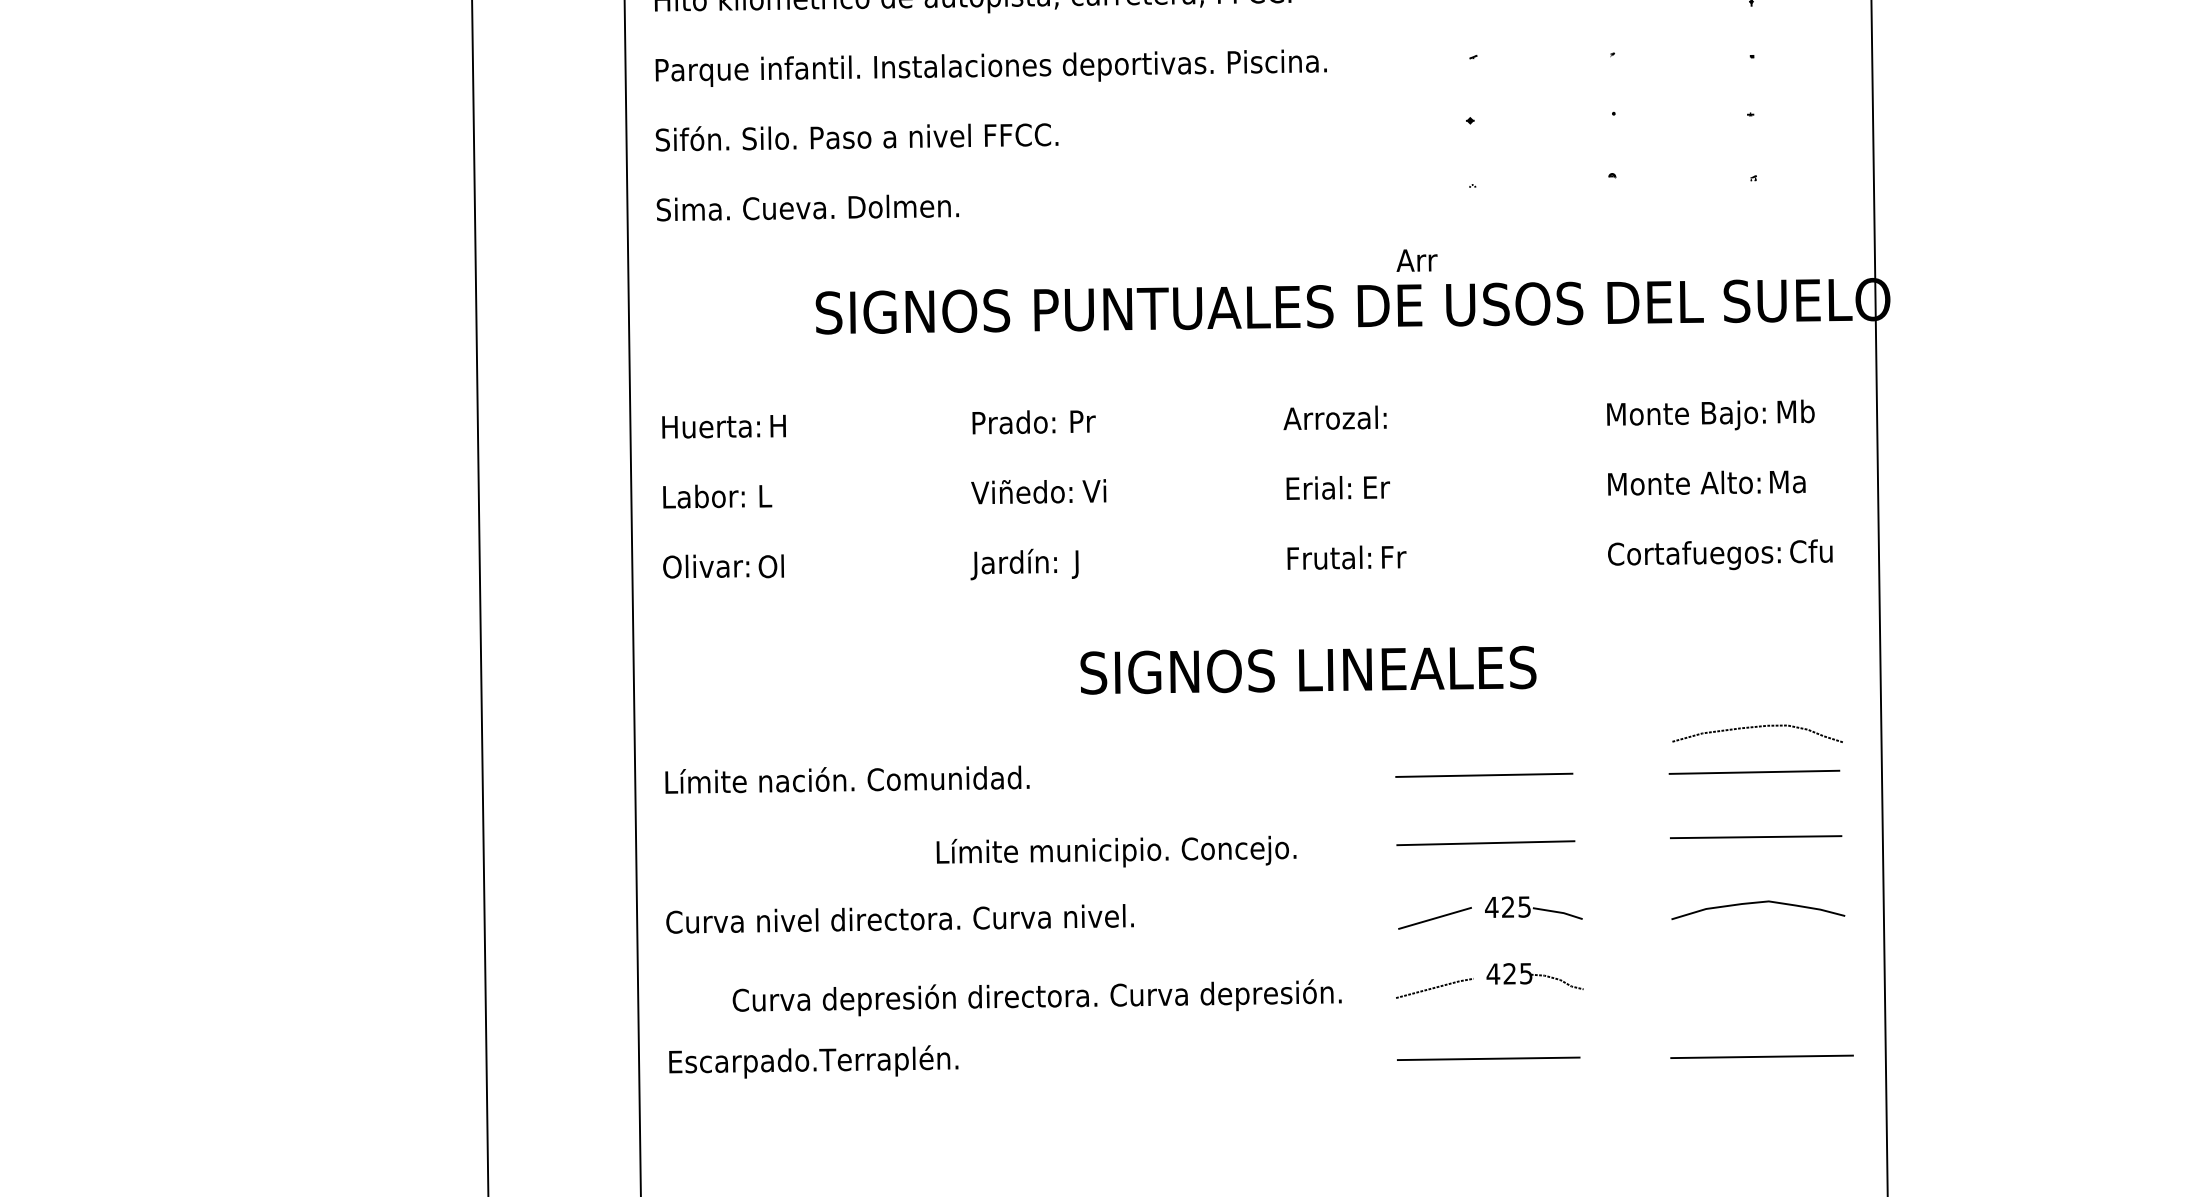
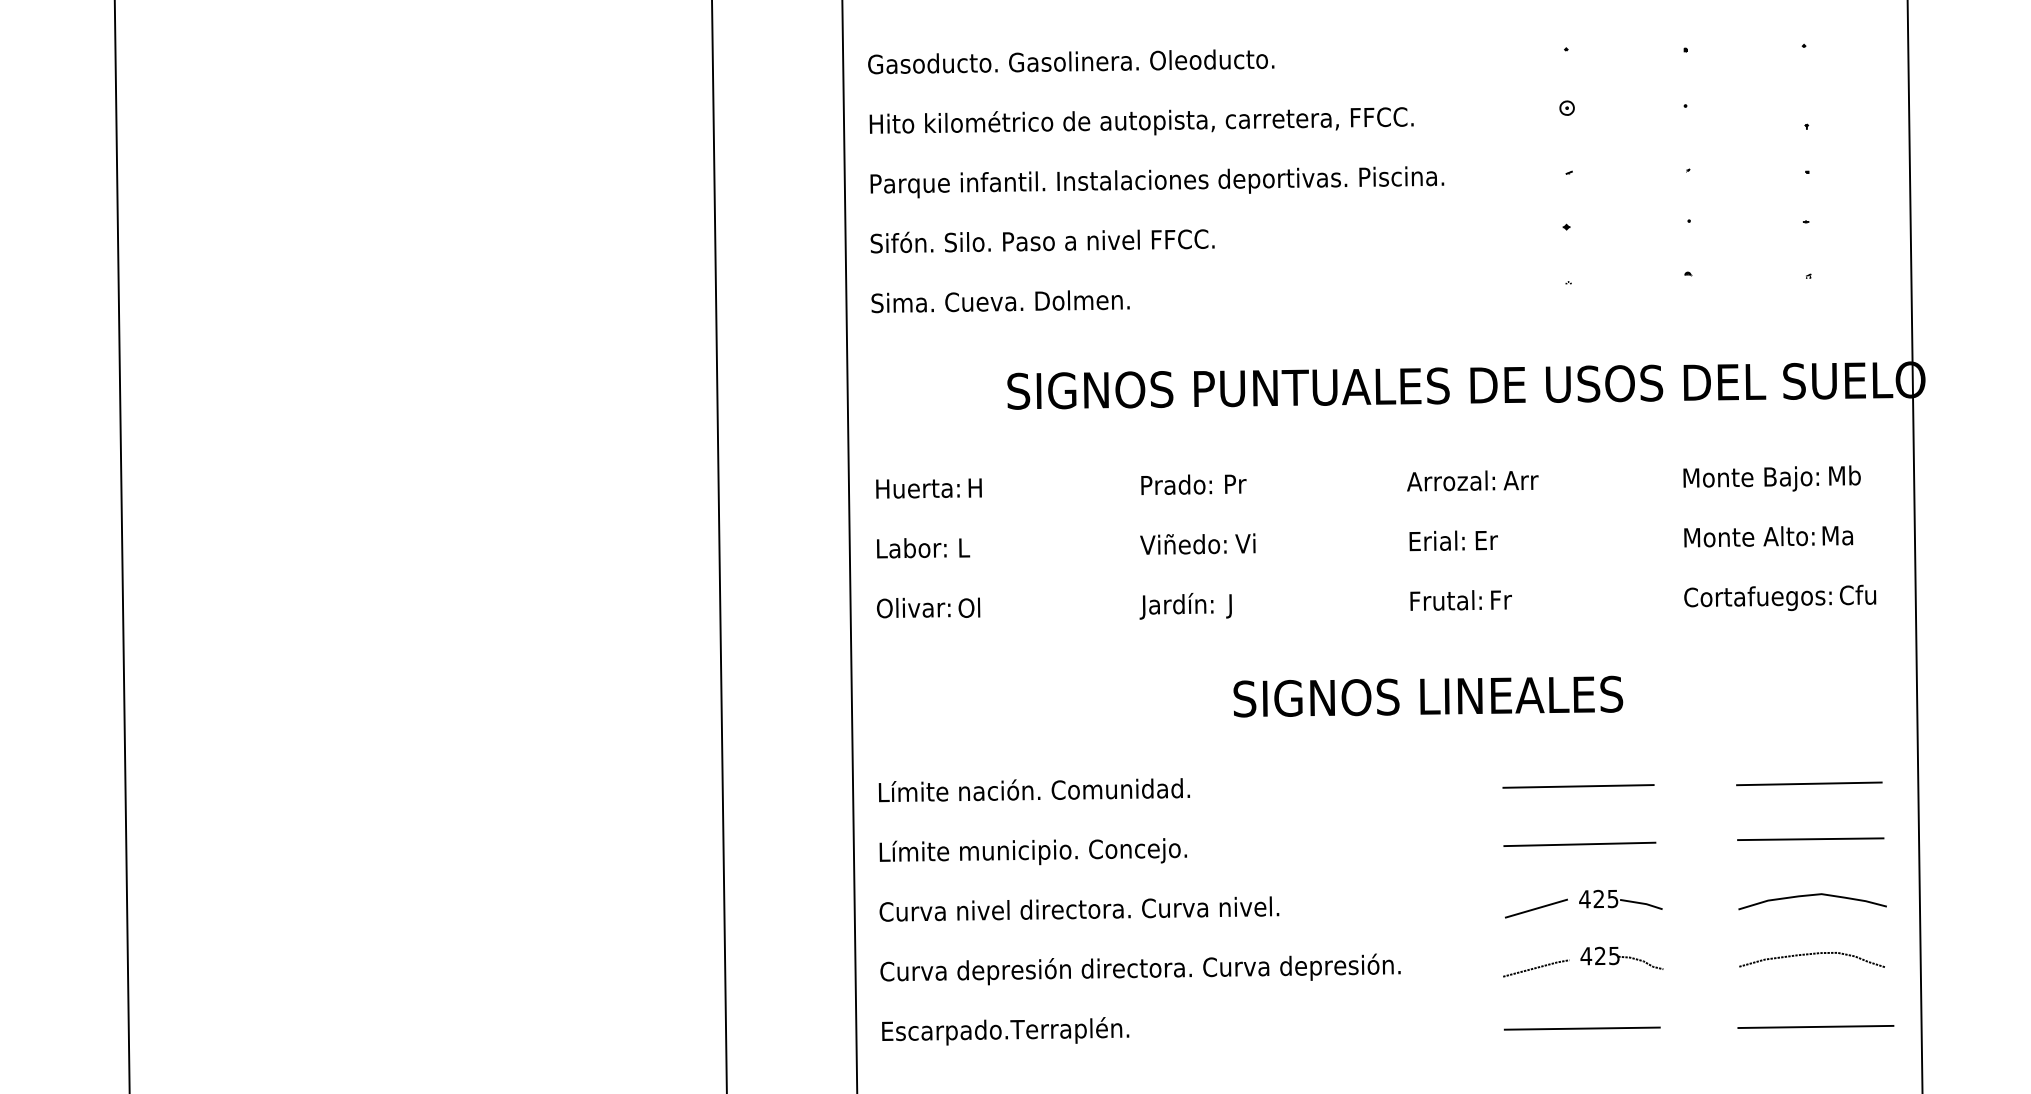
text: (1416, 260) -> (1520, 480), moved
curve: (1756, 727) -> (1811, 954), moved
text: (1115, 851) -> (1032, 851), moved
text: (1037, 997) -> (1140, 969), moved

